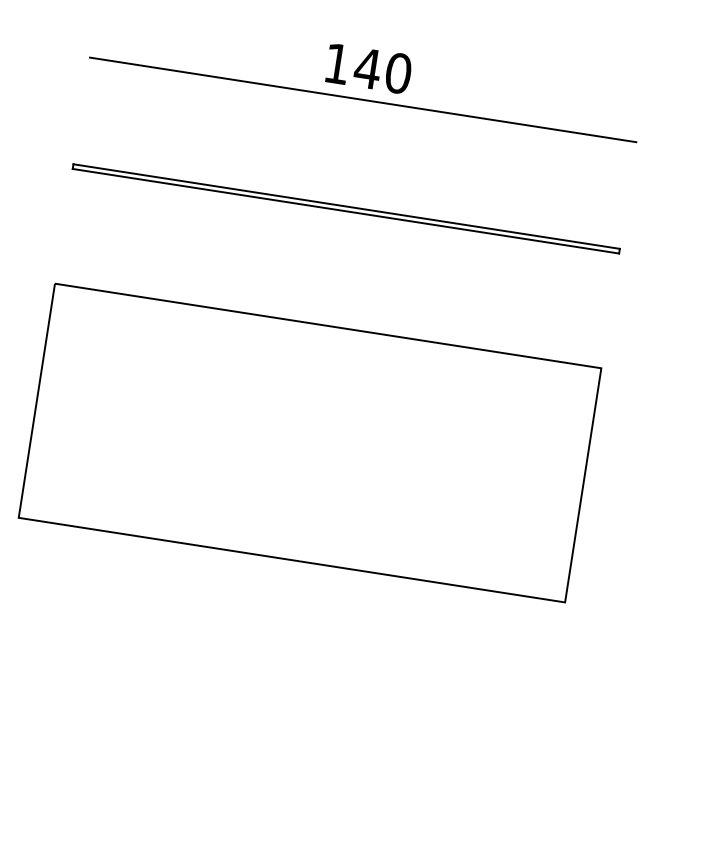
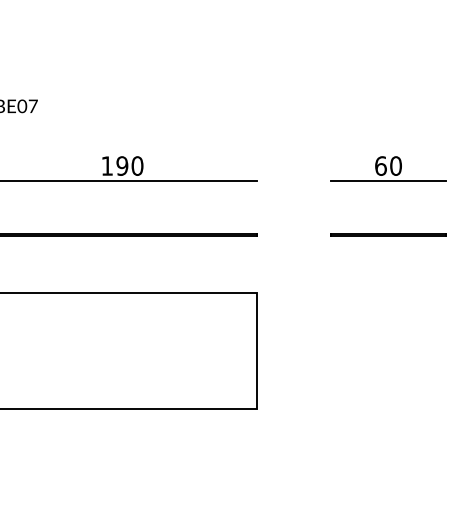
text: (368, 67) -> (122, 165), 140 -> 190

